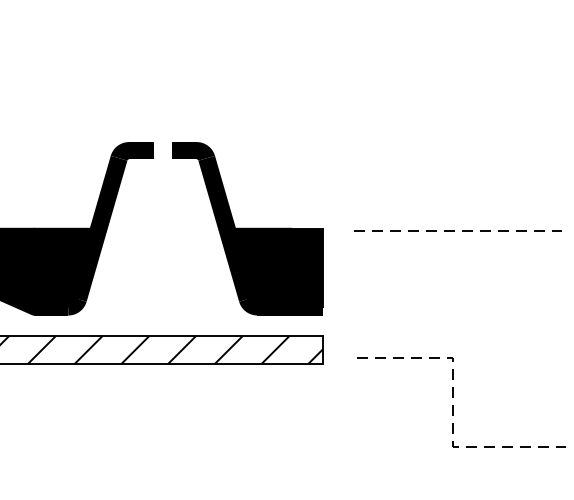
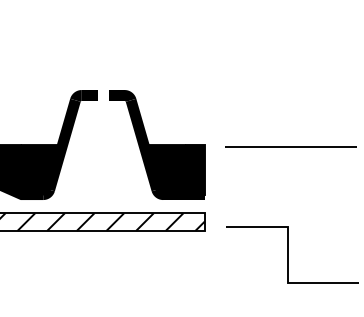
line: (459, 231) -> (291, 146), dashed -> solid
line: (453, 410) -> (287, 260), dashed -> solid

